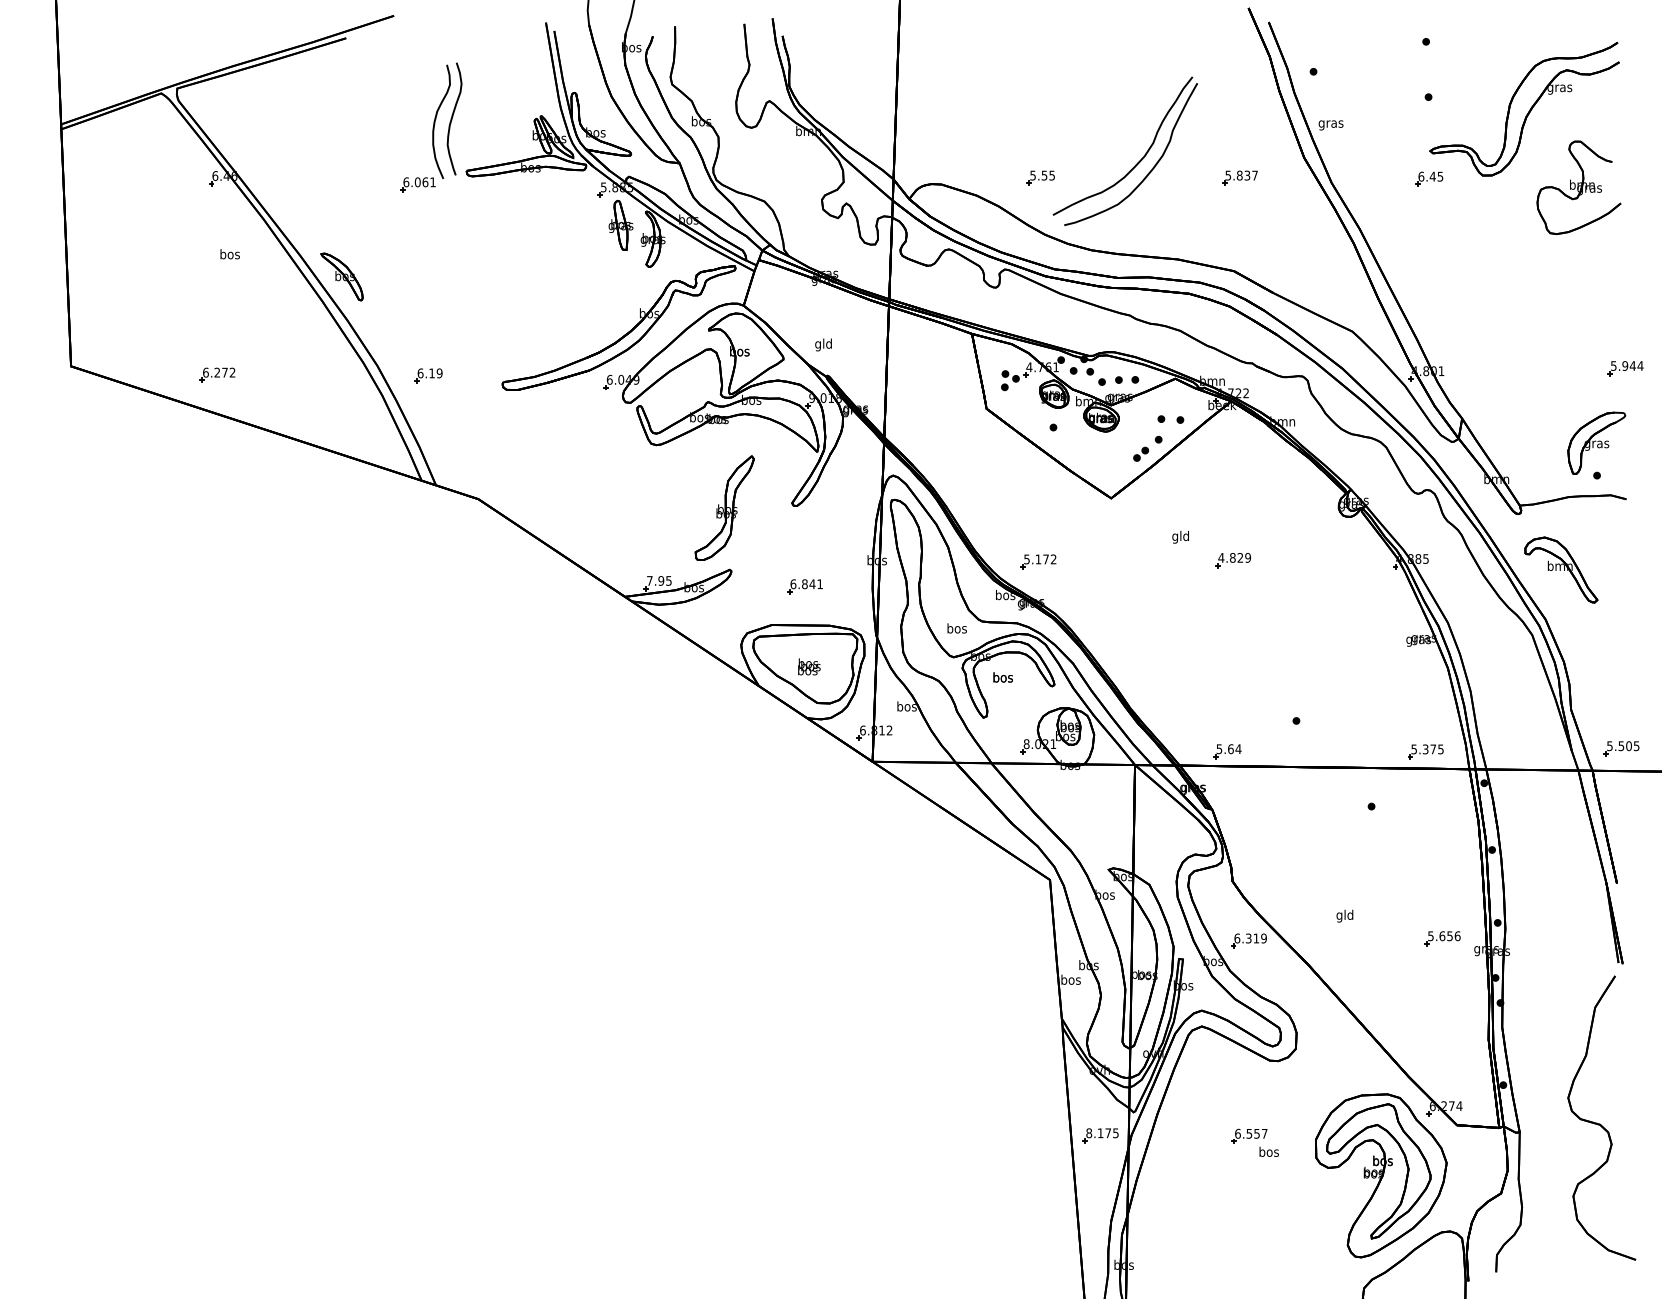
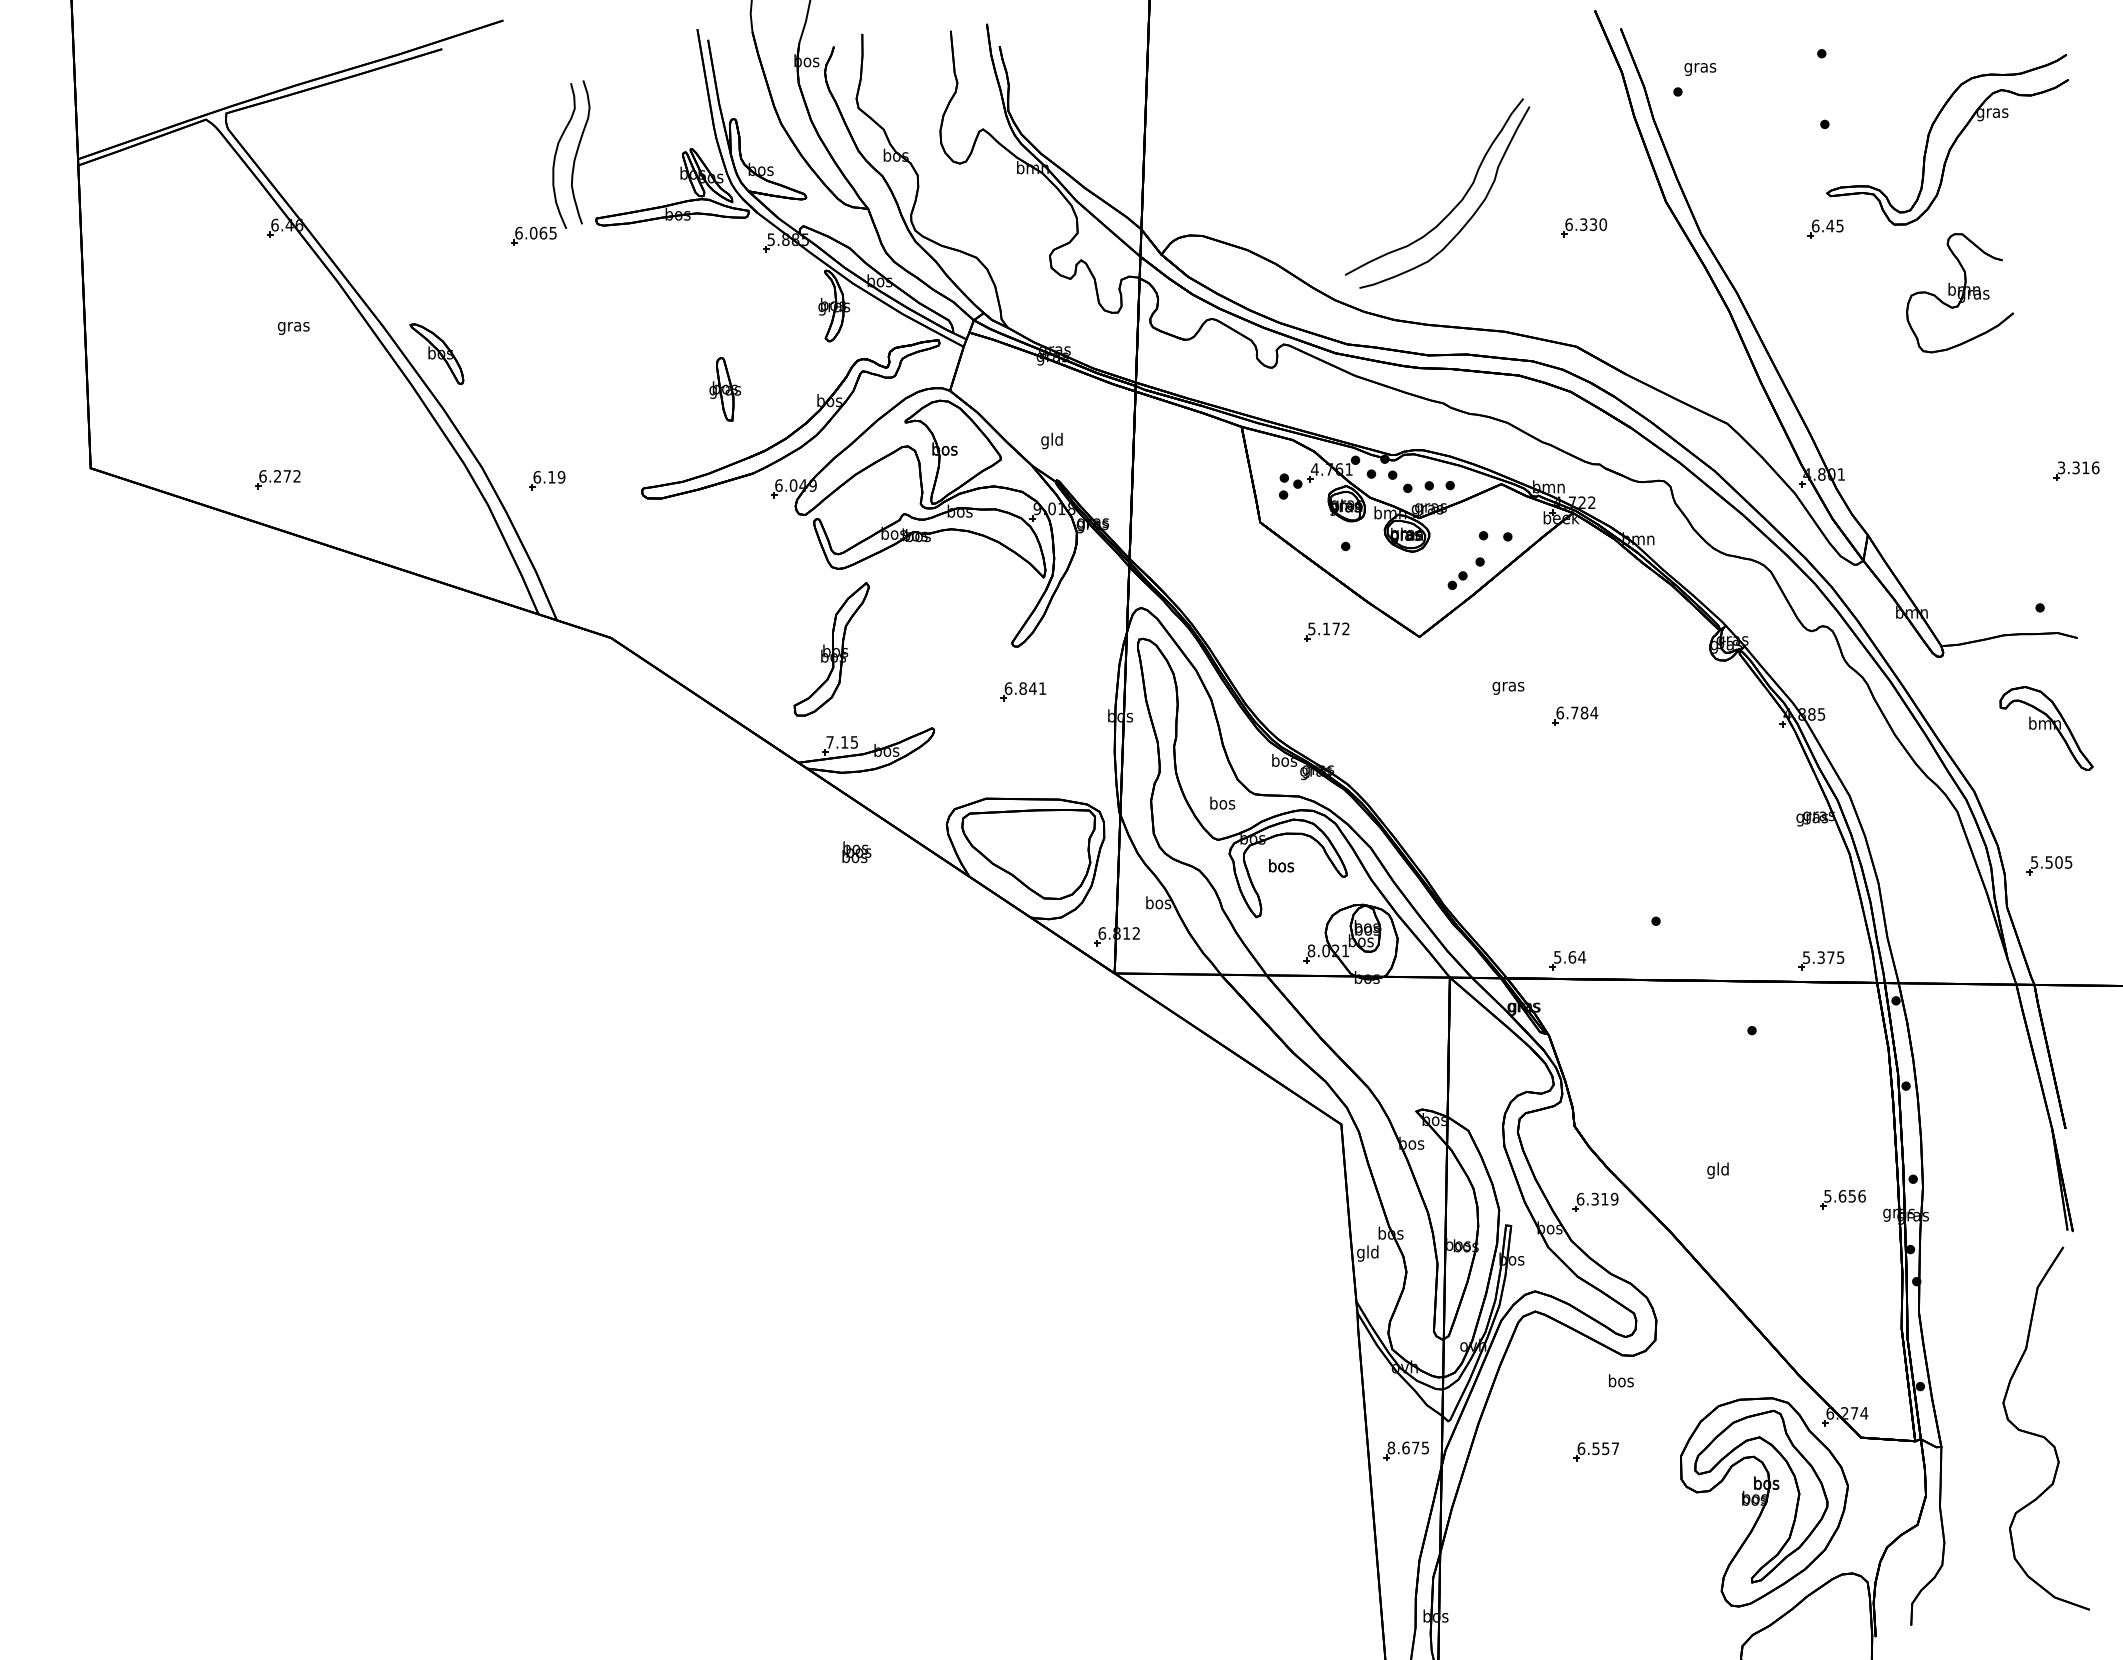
text: (1331, 125) -> (1700, 69), moved
text: (1241, 175) -> (1586, 224), 5.837 -> 6.330
part: (1040, 177) -> (1329, 227), removed
text: (432, 182) -> (552, 233), 6.061 -> 6.065
part: (1578, 188) -> (1959, 293), moved
part: (621, 225) -> (725, 389), moved
text: (229, 255) -> (293, 326), bos -> gras
text: (1627, 365) -> (2078, 467), 5.944 -> 3.316
part: (1596, 443) -> (2039, 566), removed
part: (724, 508) -> (831, 649), moved
text: (1180, 537) -> (1508, 686), gld -> gras
text: (1234, 557) -> (1577, 712), 4.829 -> 6.784
part: (1038, 561) -> (1326, 631), moved
part: (1561, 570) -> (2046, 728), moved
text: (661, 581) -> (844, 742), 7.95 -> 7.15
part: (805, 586) -> (1023, 691), moved
text: (809, 667) -> (856, 852), moved
part: (1621, 748) -> (2049, 865), moved
text: (1070, 981) -> (1367, 1253), bos -> gld
text: (1100, 1132) -> (1405, 1447), 8.175 -> 8.675
text: (1269, 1151) -> (1621, 1380), moved

